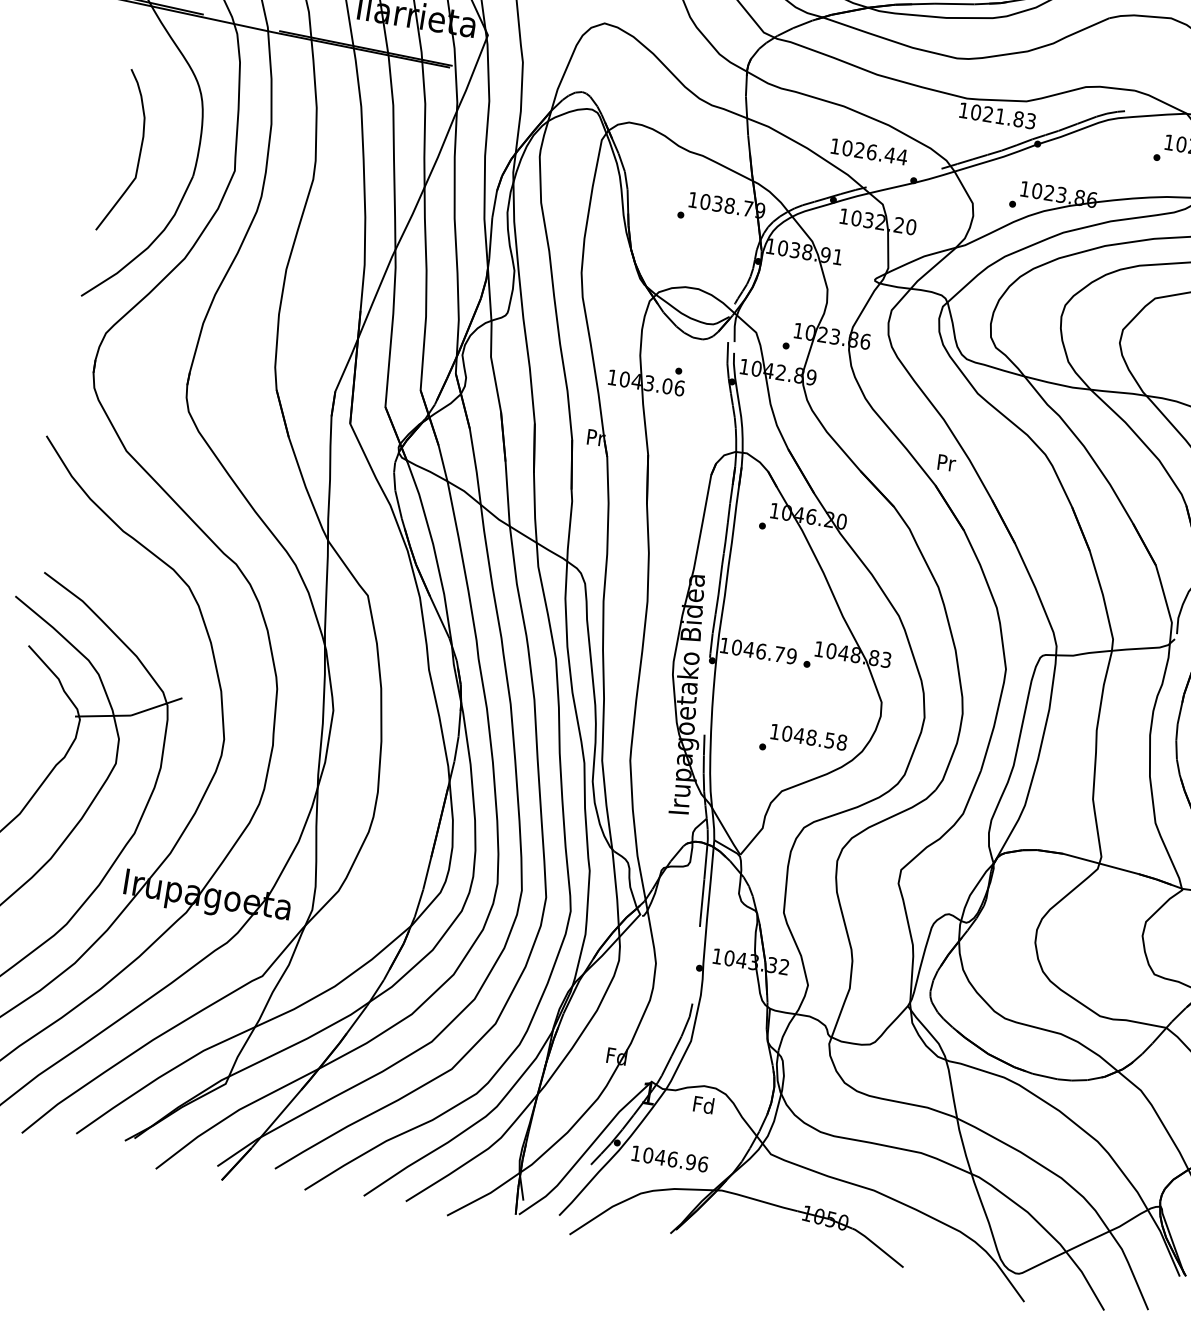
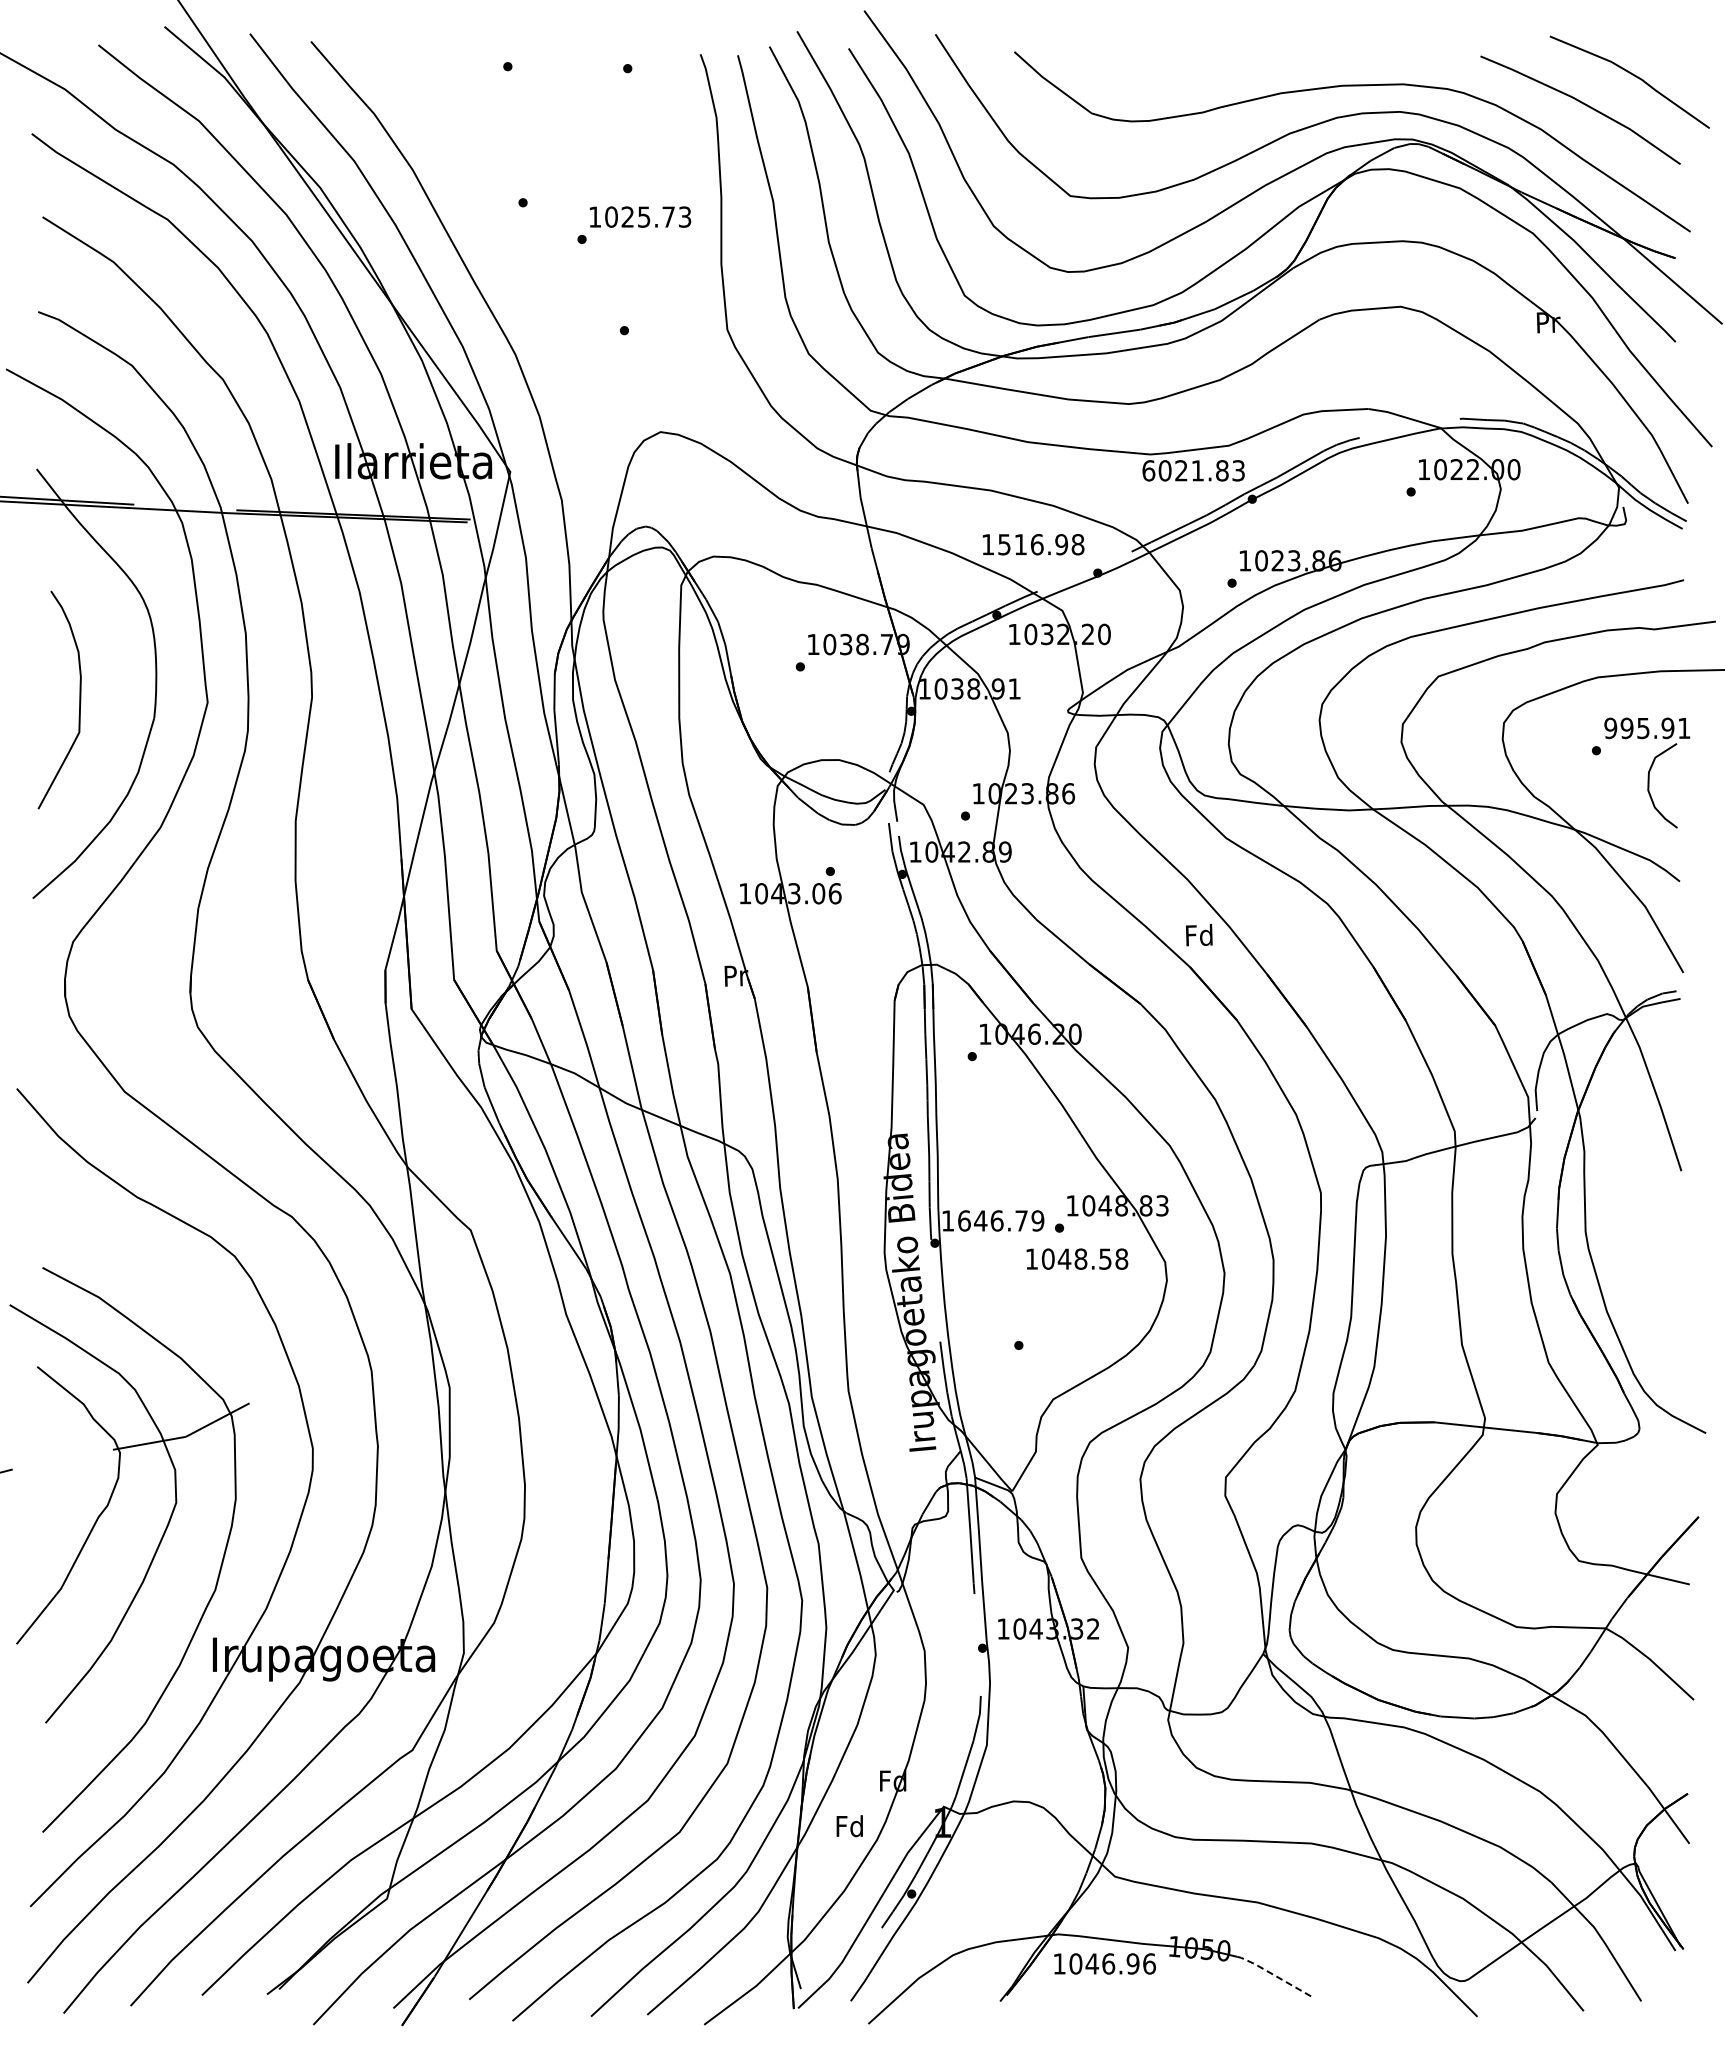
text: (963, 110) -> (1148, 470), 1021.83 -> 6021.83
text: (875, 152) -> (1041, 544), 1026.44 -> 1516.98
text: (946, 462) -> (1199, 934), Pr -> Fd
text: (737, 647) -> (964, 1220), 1046.79 -> 1646.79
text: (809, 736) -> (1077, 1258), moved
text: (703, 1105) -> (849, 1826), moved
text: (669, 1158) -> (1104, 1963), moved
line: (877, 1247) -> (1274, 1975), solid -> dashed

